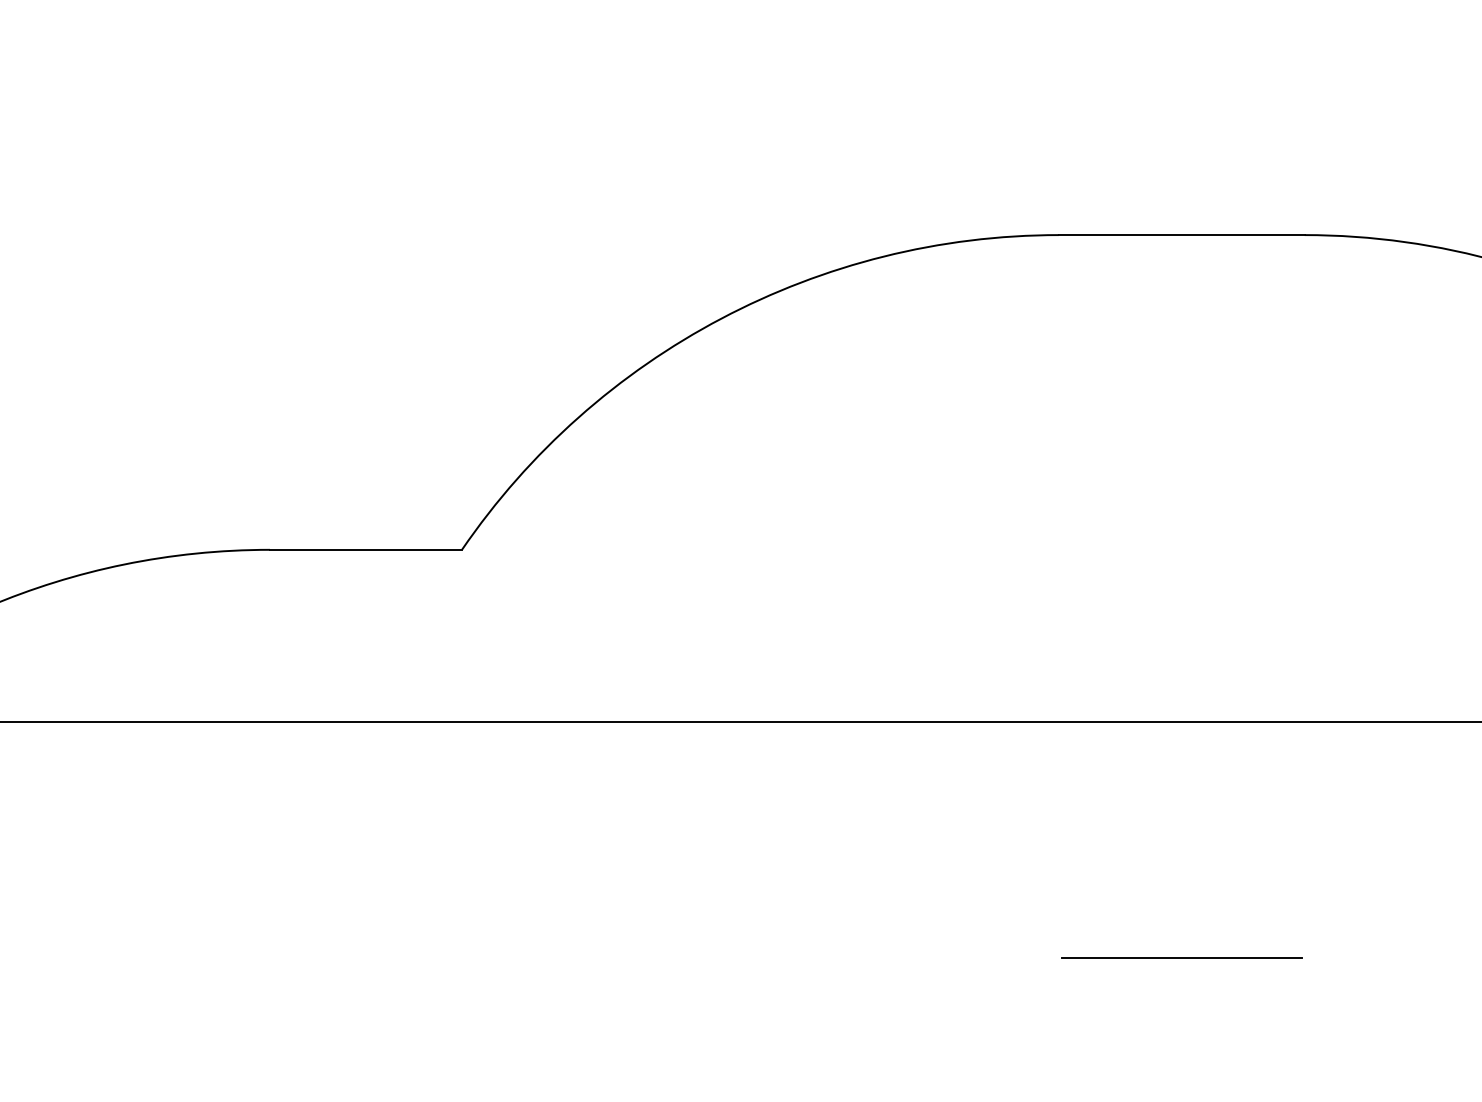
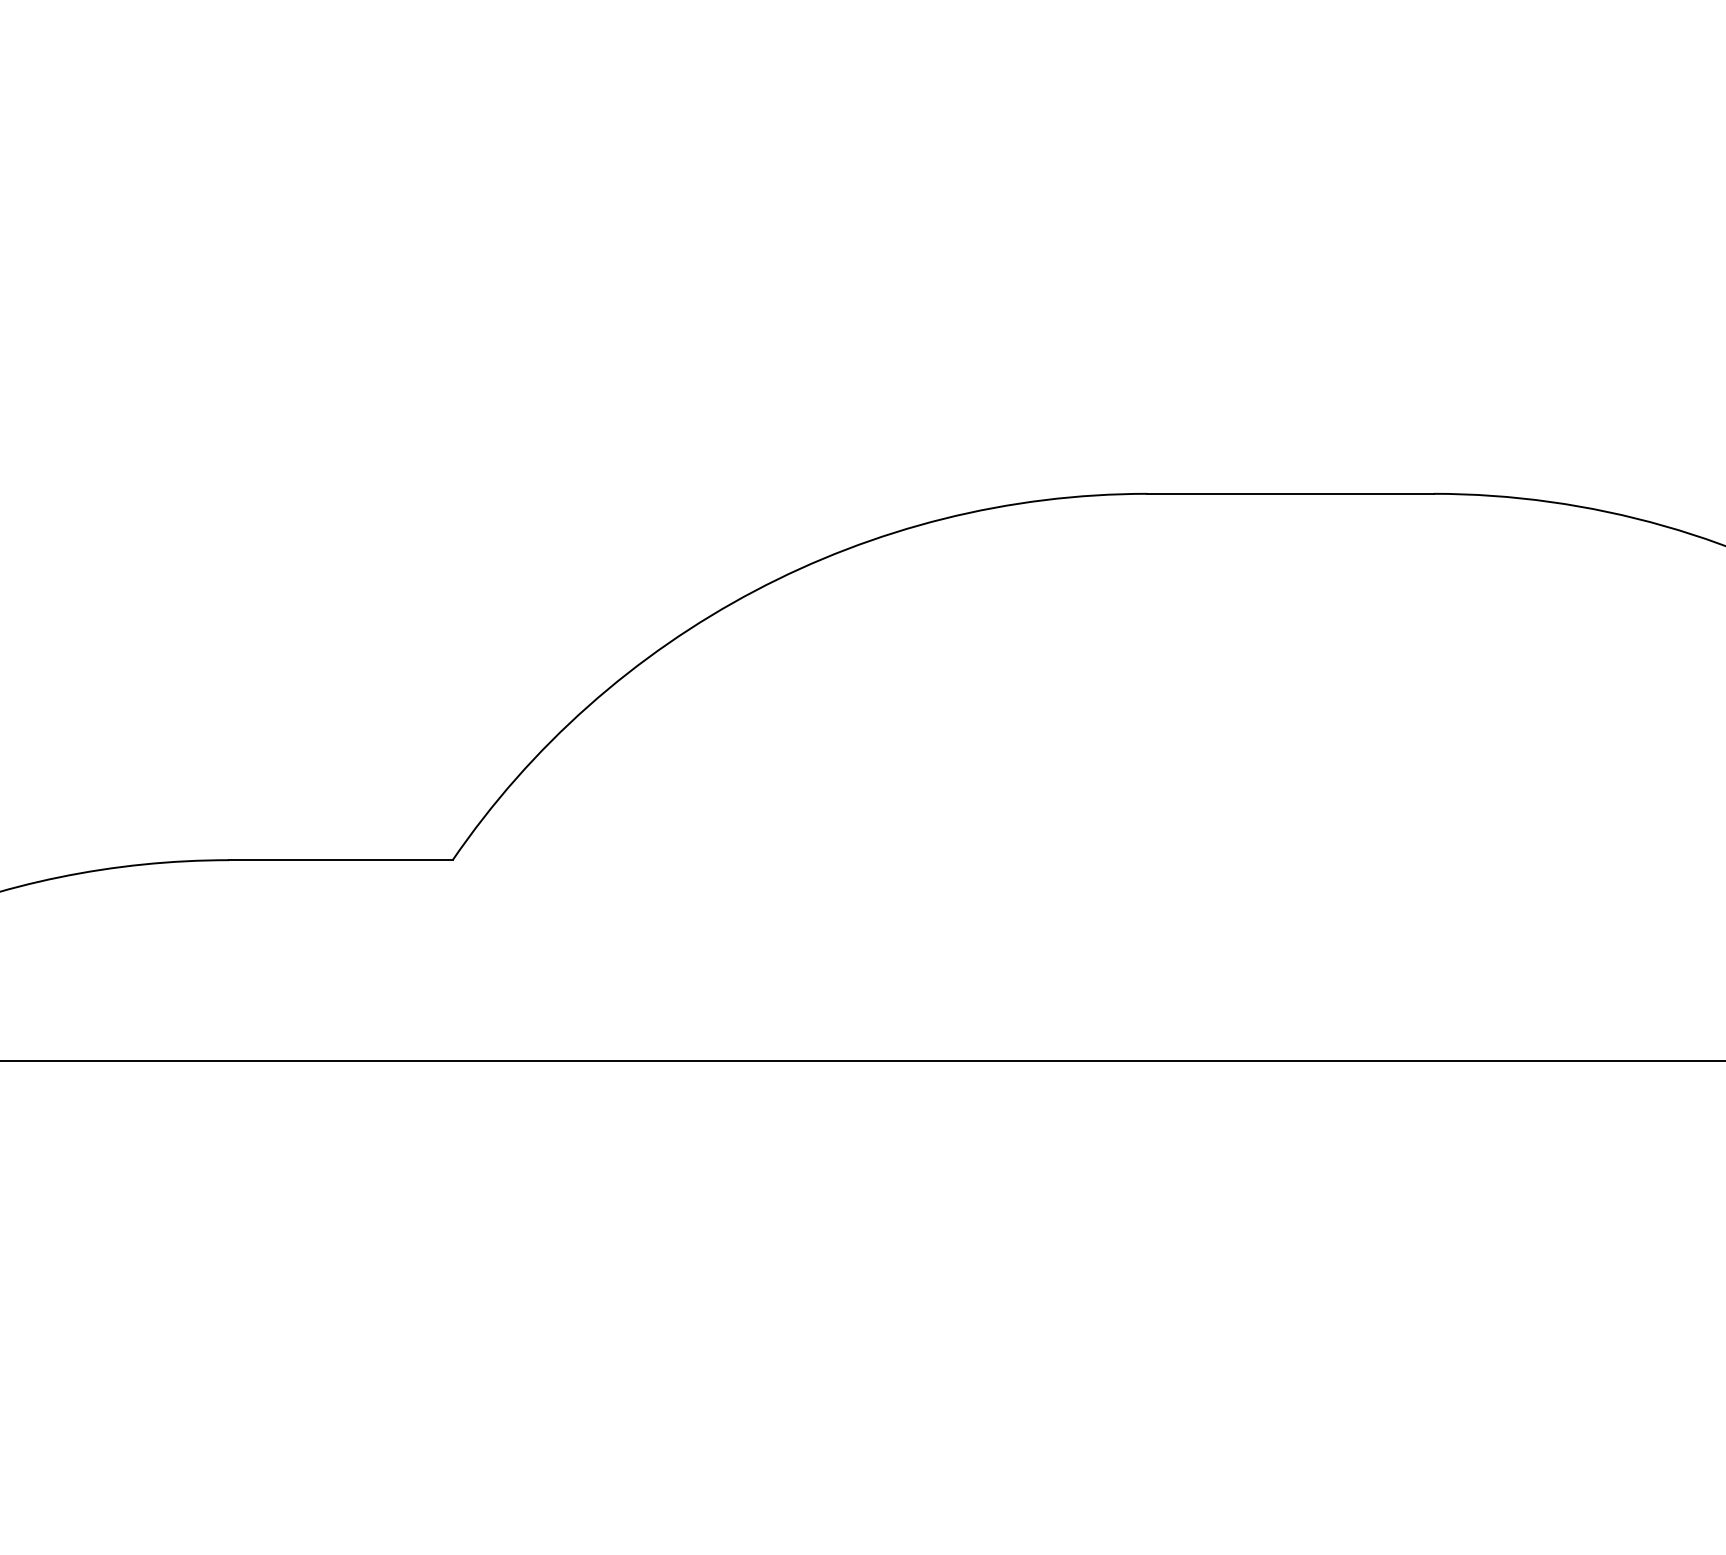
line: (1181, 958) -> (1290, 1335), removed

